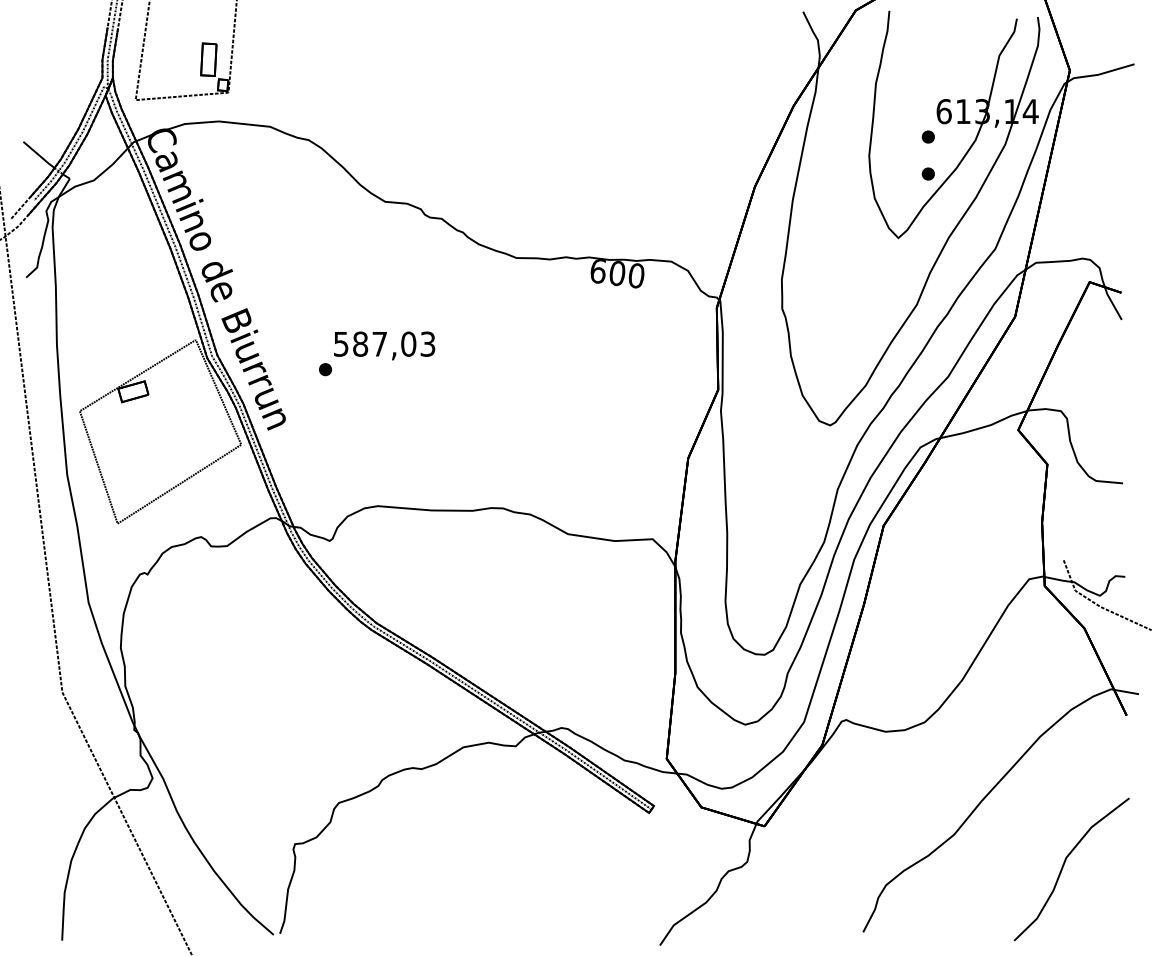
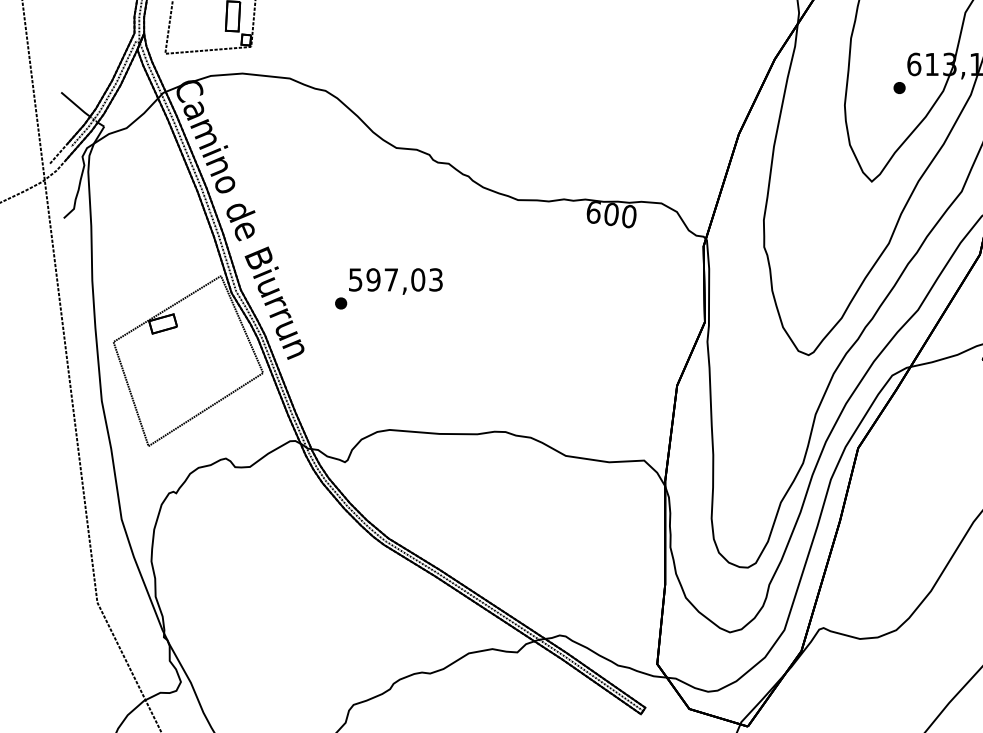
part: (927, 173) -> (898, 121), removed
text: (360, 343) -> (373, 279), 587,03 -> 597,03

